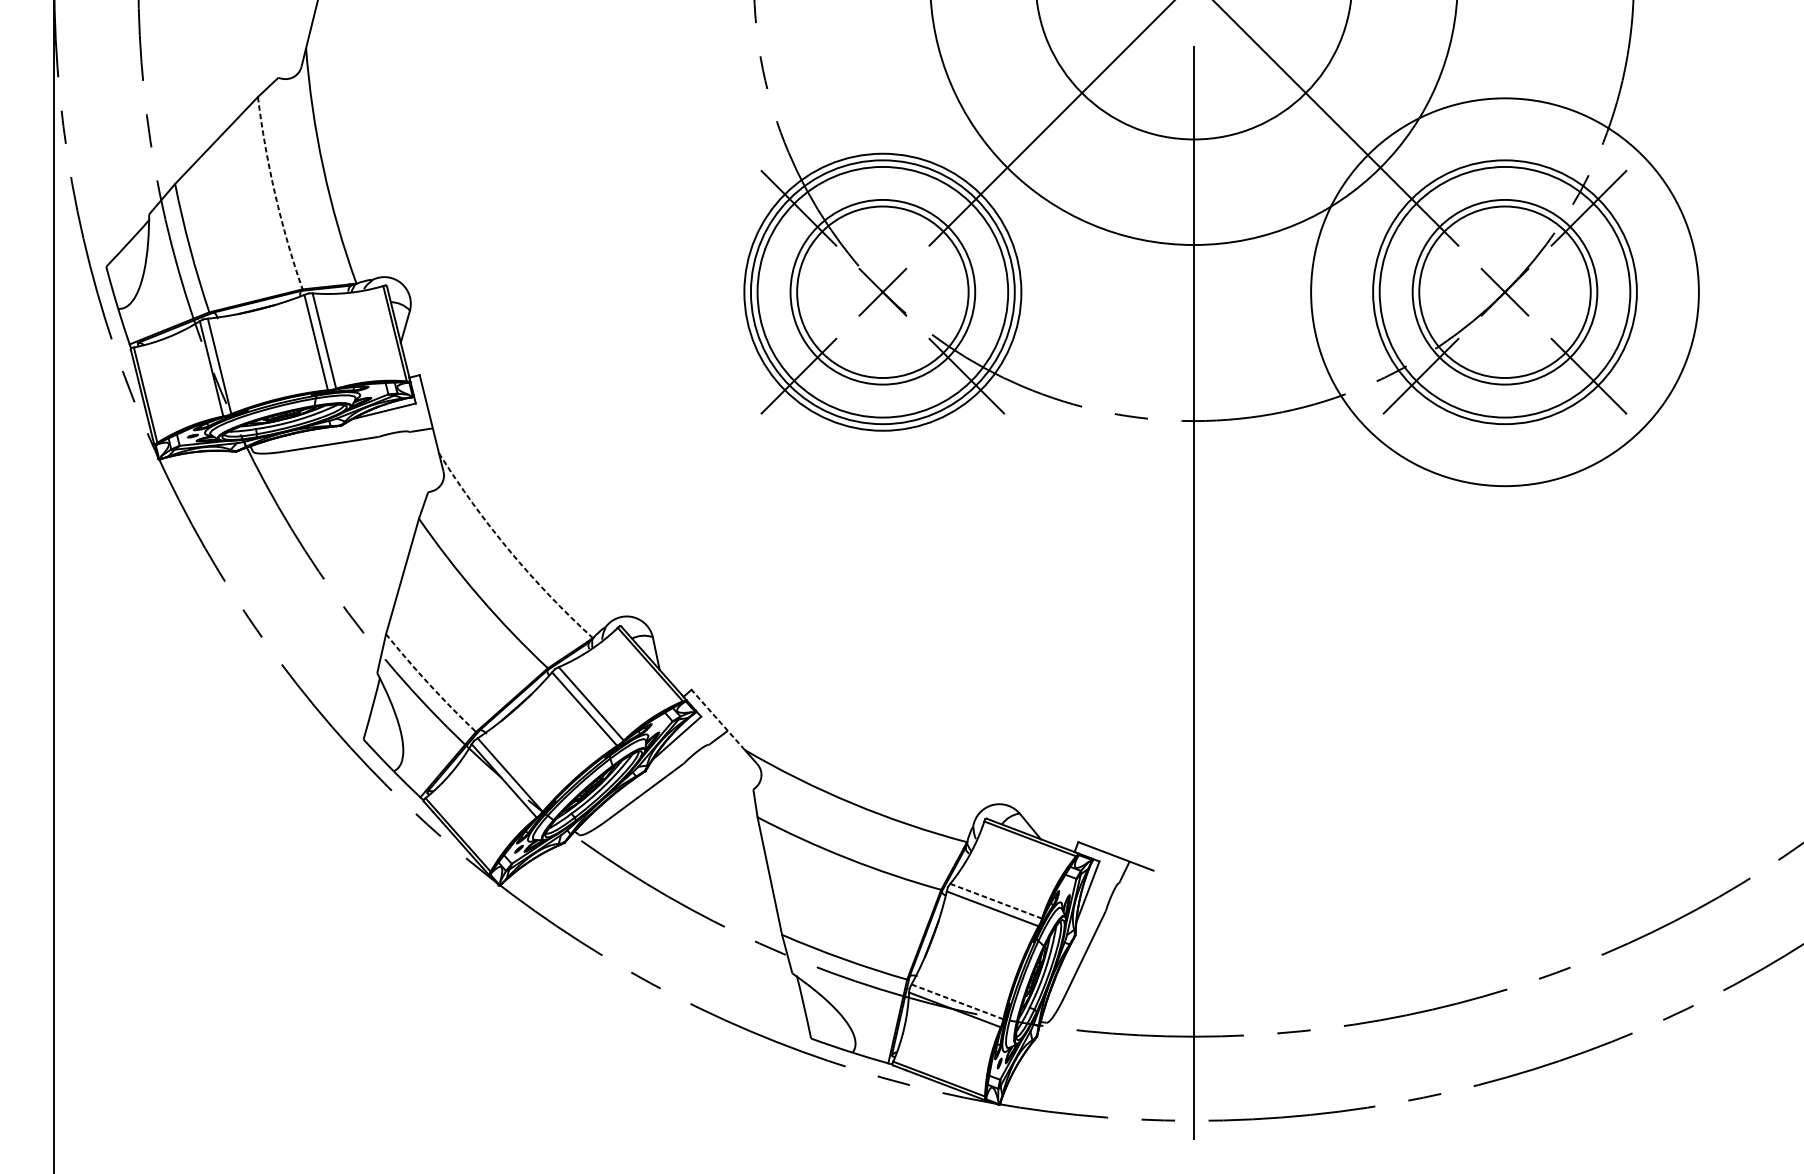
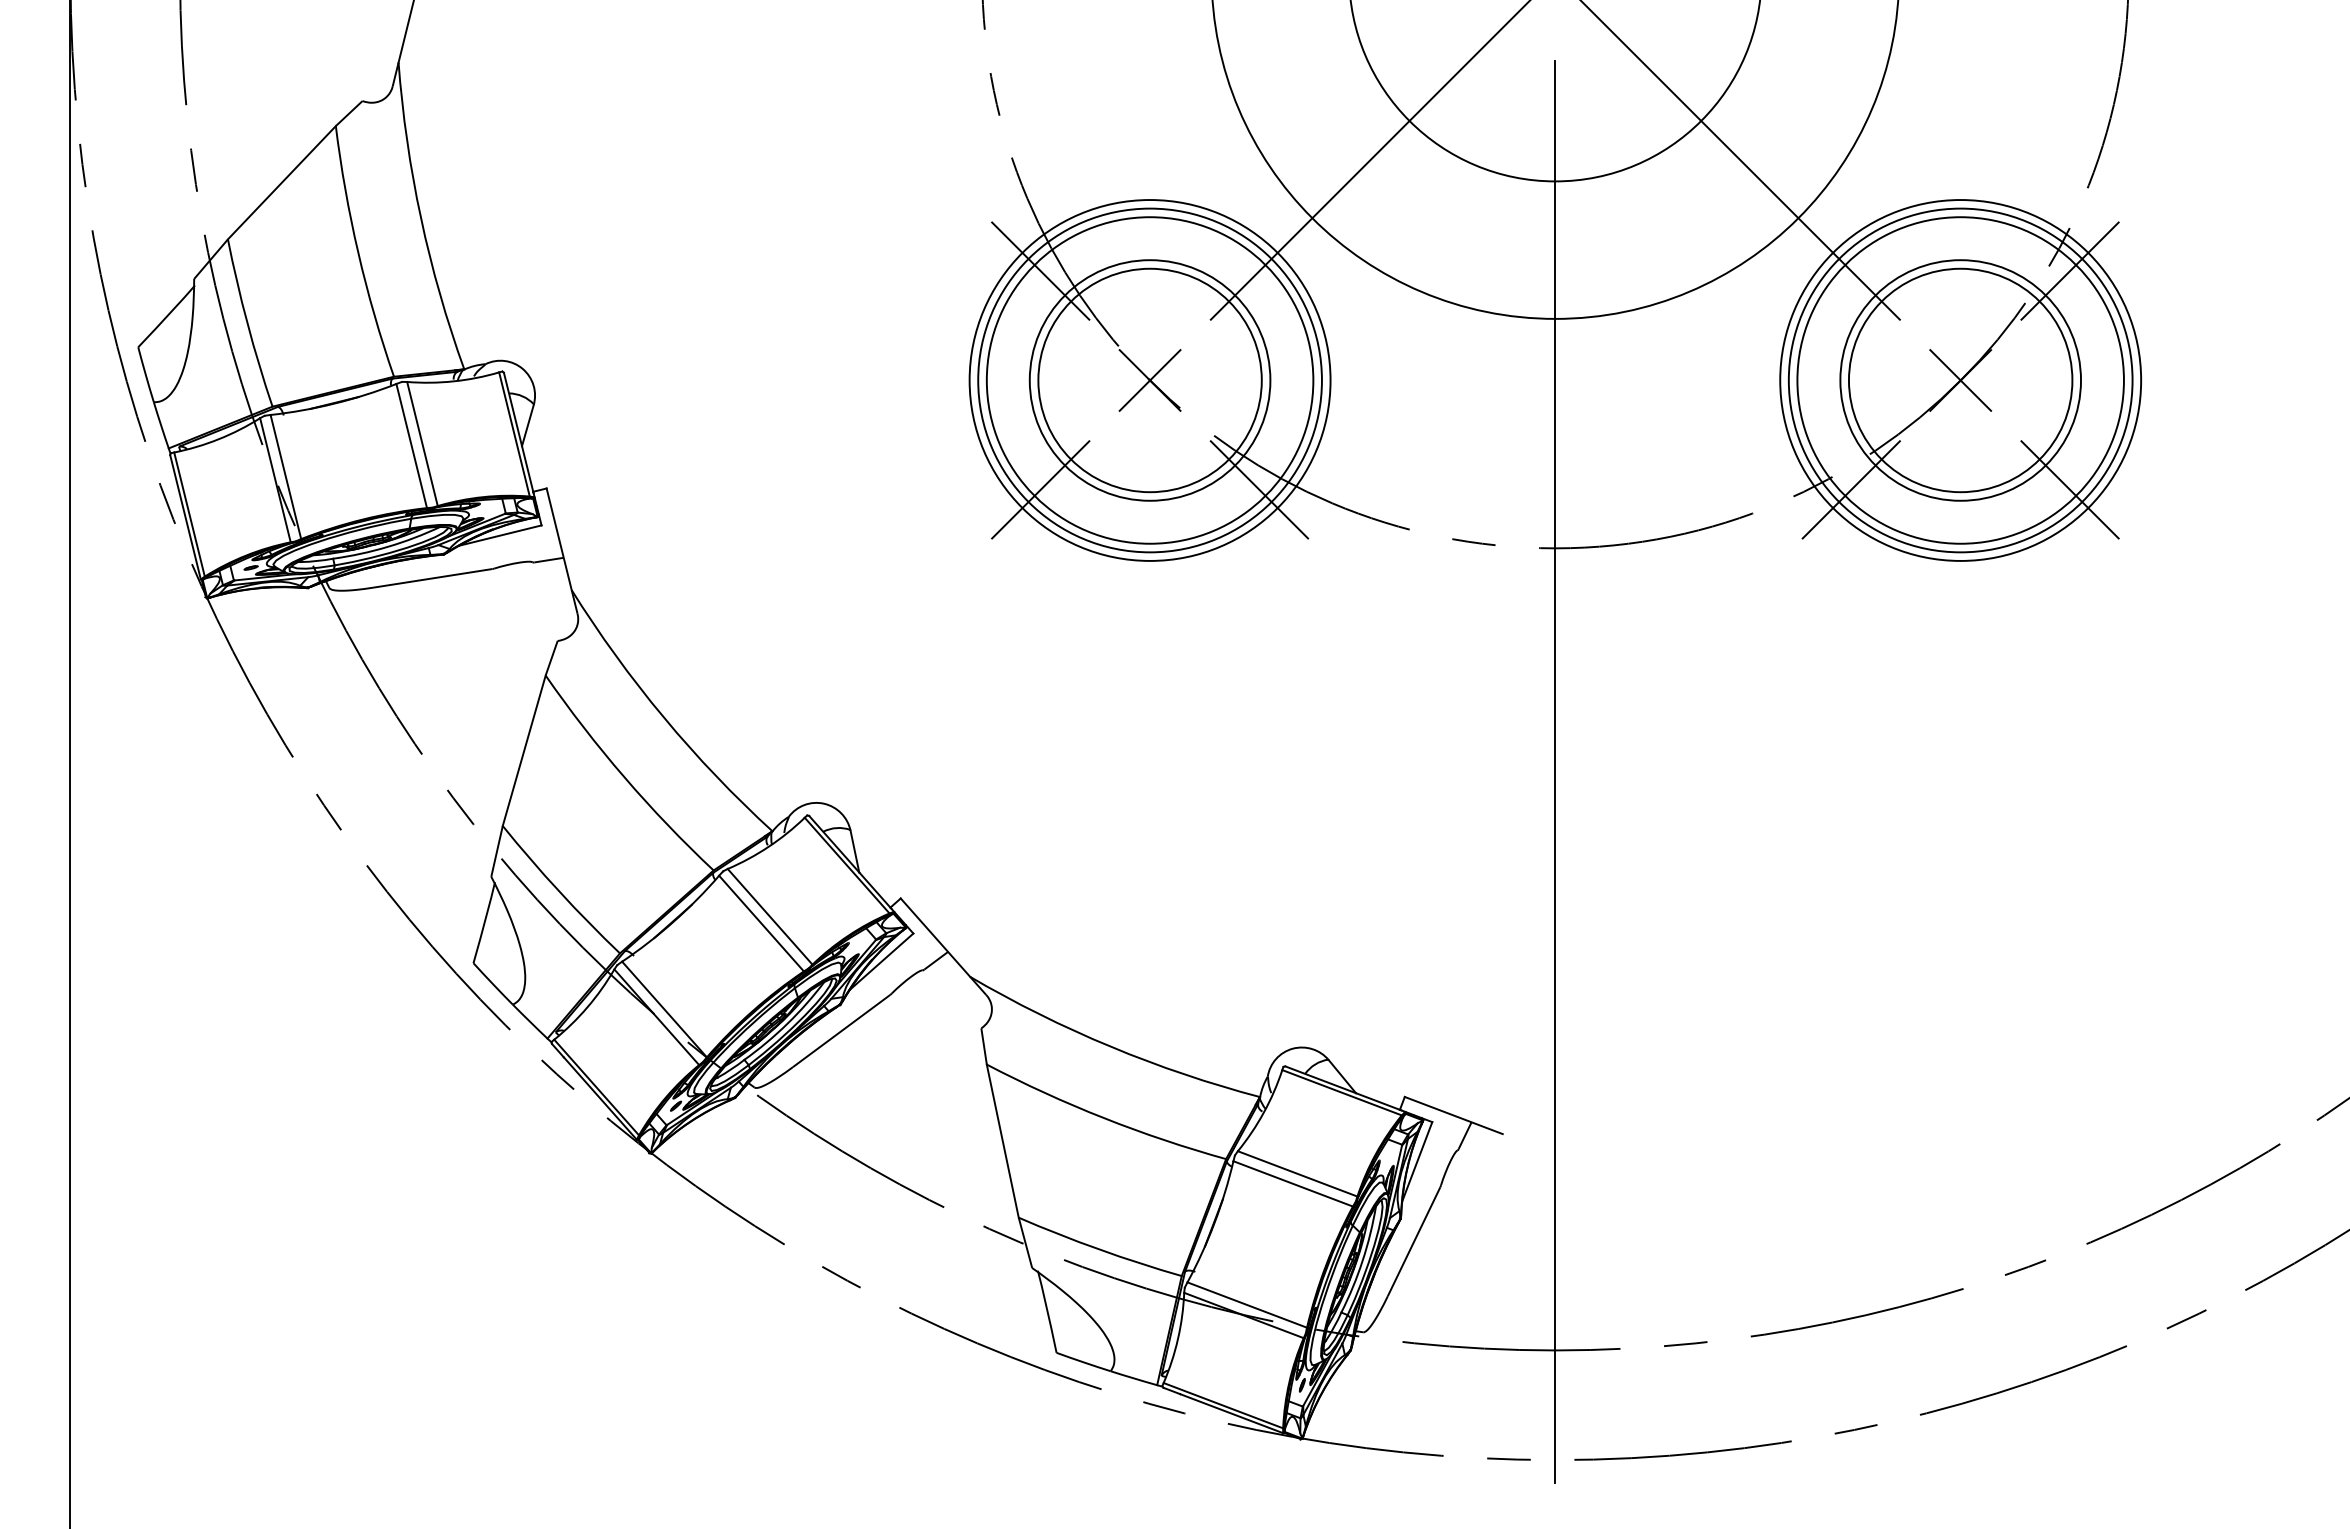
arc: (275, 194) -> (358, 252), dashed -> solid
circle: (1504, 292) -> (1960, 380), size x0.71
arc: (509, 550) -> (663, 717), dashed -> solid
arc: (429, 684) -> (559, 891), dashed -> solid
line: (718, 719) -> (935, 937), dashed -> solid
line: (996, 900) -> (1297, 1173), dashed -> solid
line: (957, 1002) -> (1247, 1305), dashed -> solid

